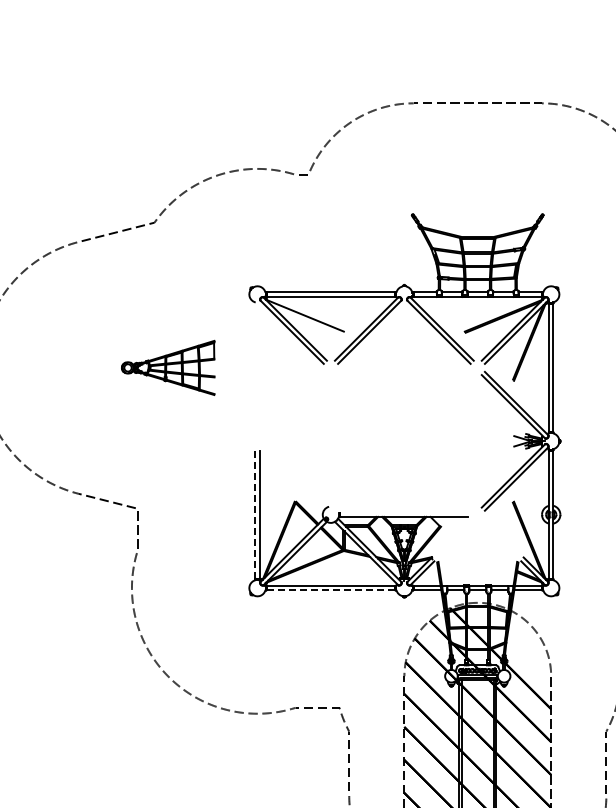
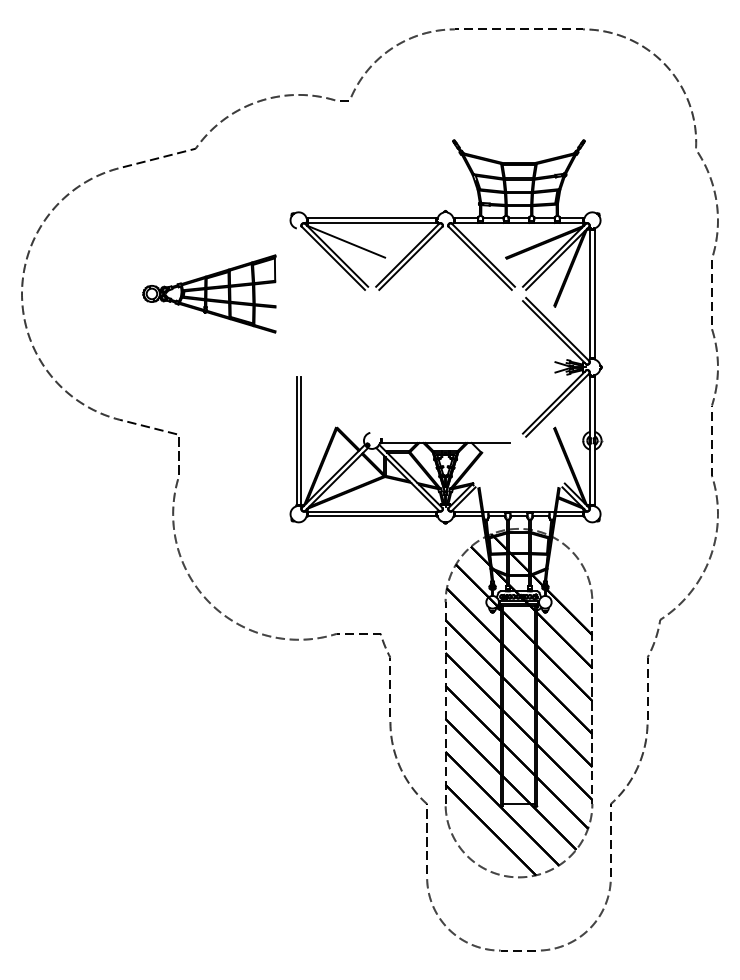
part: (168, 367) -> (209, 293), size x1.43
line: (255, 514) -> (296, 440), dashed -> solid
line: (331, 590) -> (372, 516), dashed -> solid

